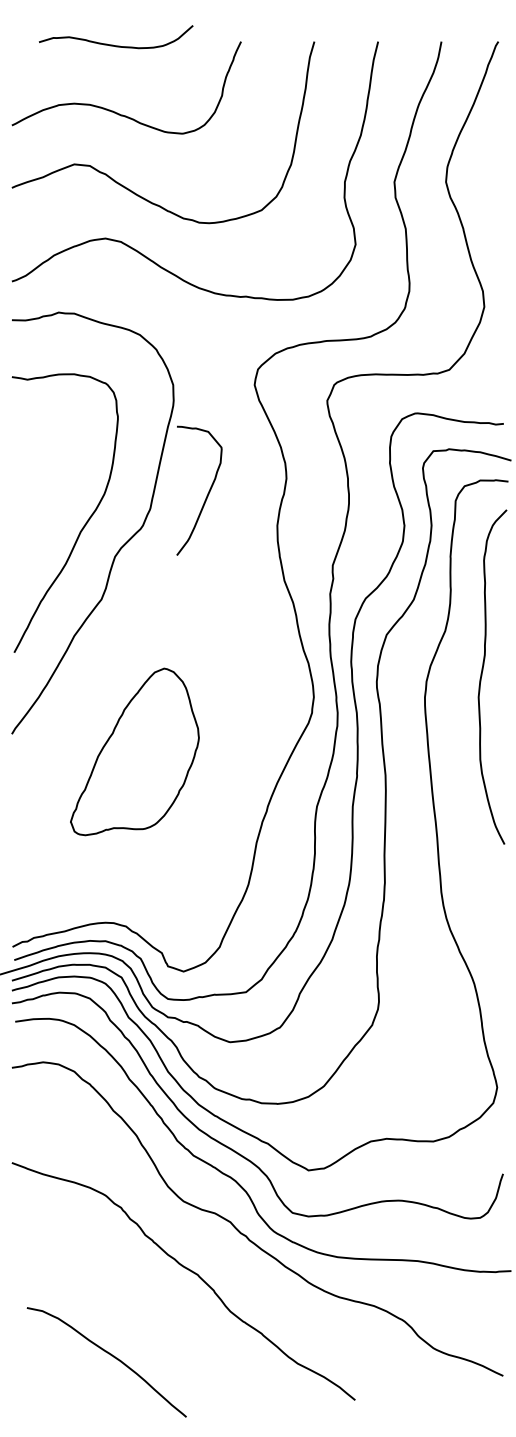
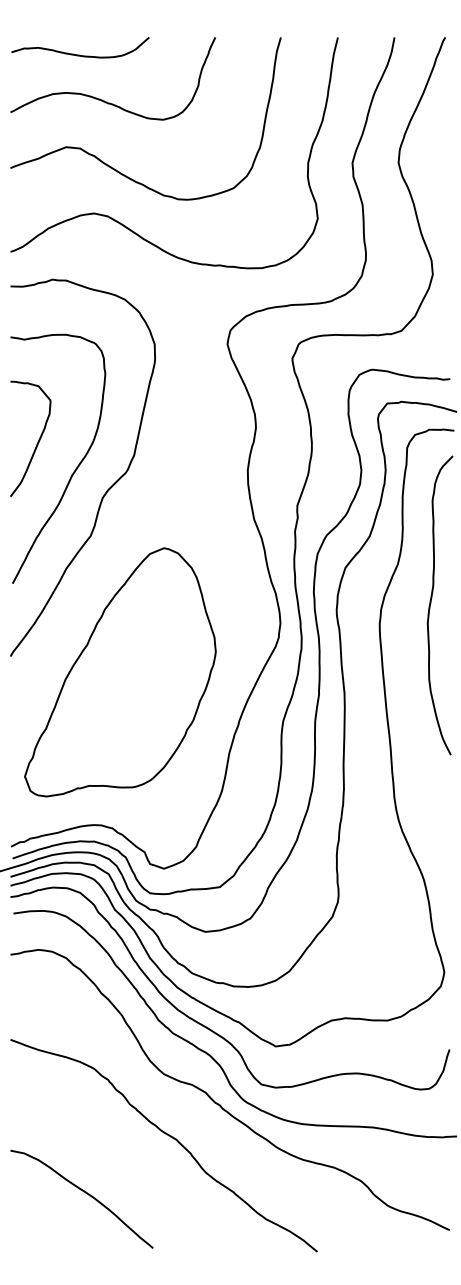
curve: (113, 44) -> (78, 54), moved
curve: (207, 493) -> (37, 441), moved
part: (134, 751) -> (120, 671), size x1.67
curve: (111, 1356) -> (86, 1194), moved

